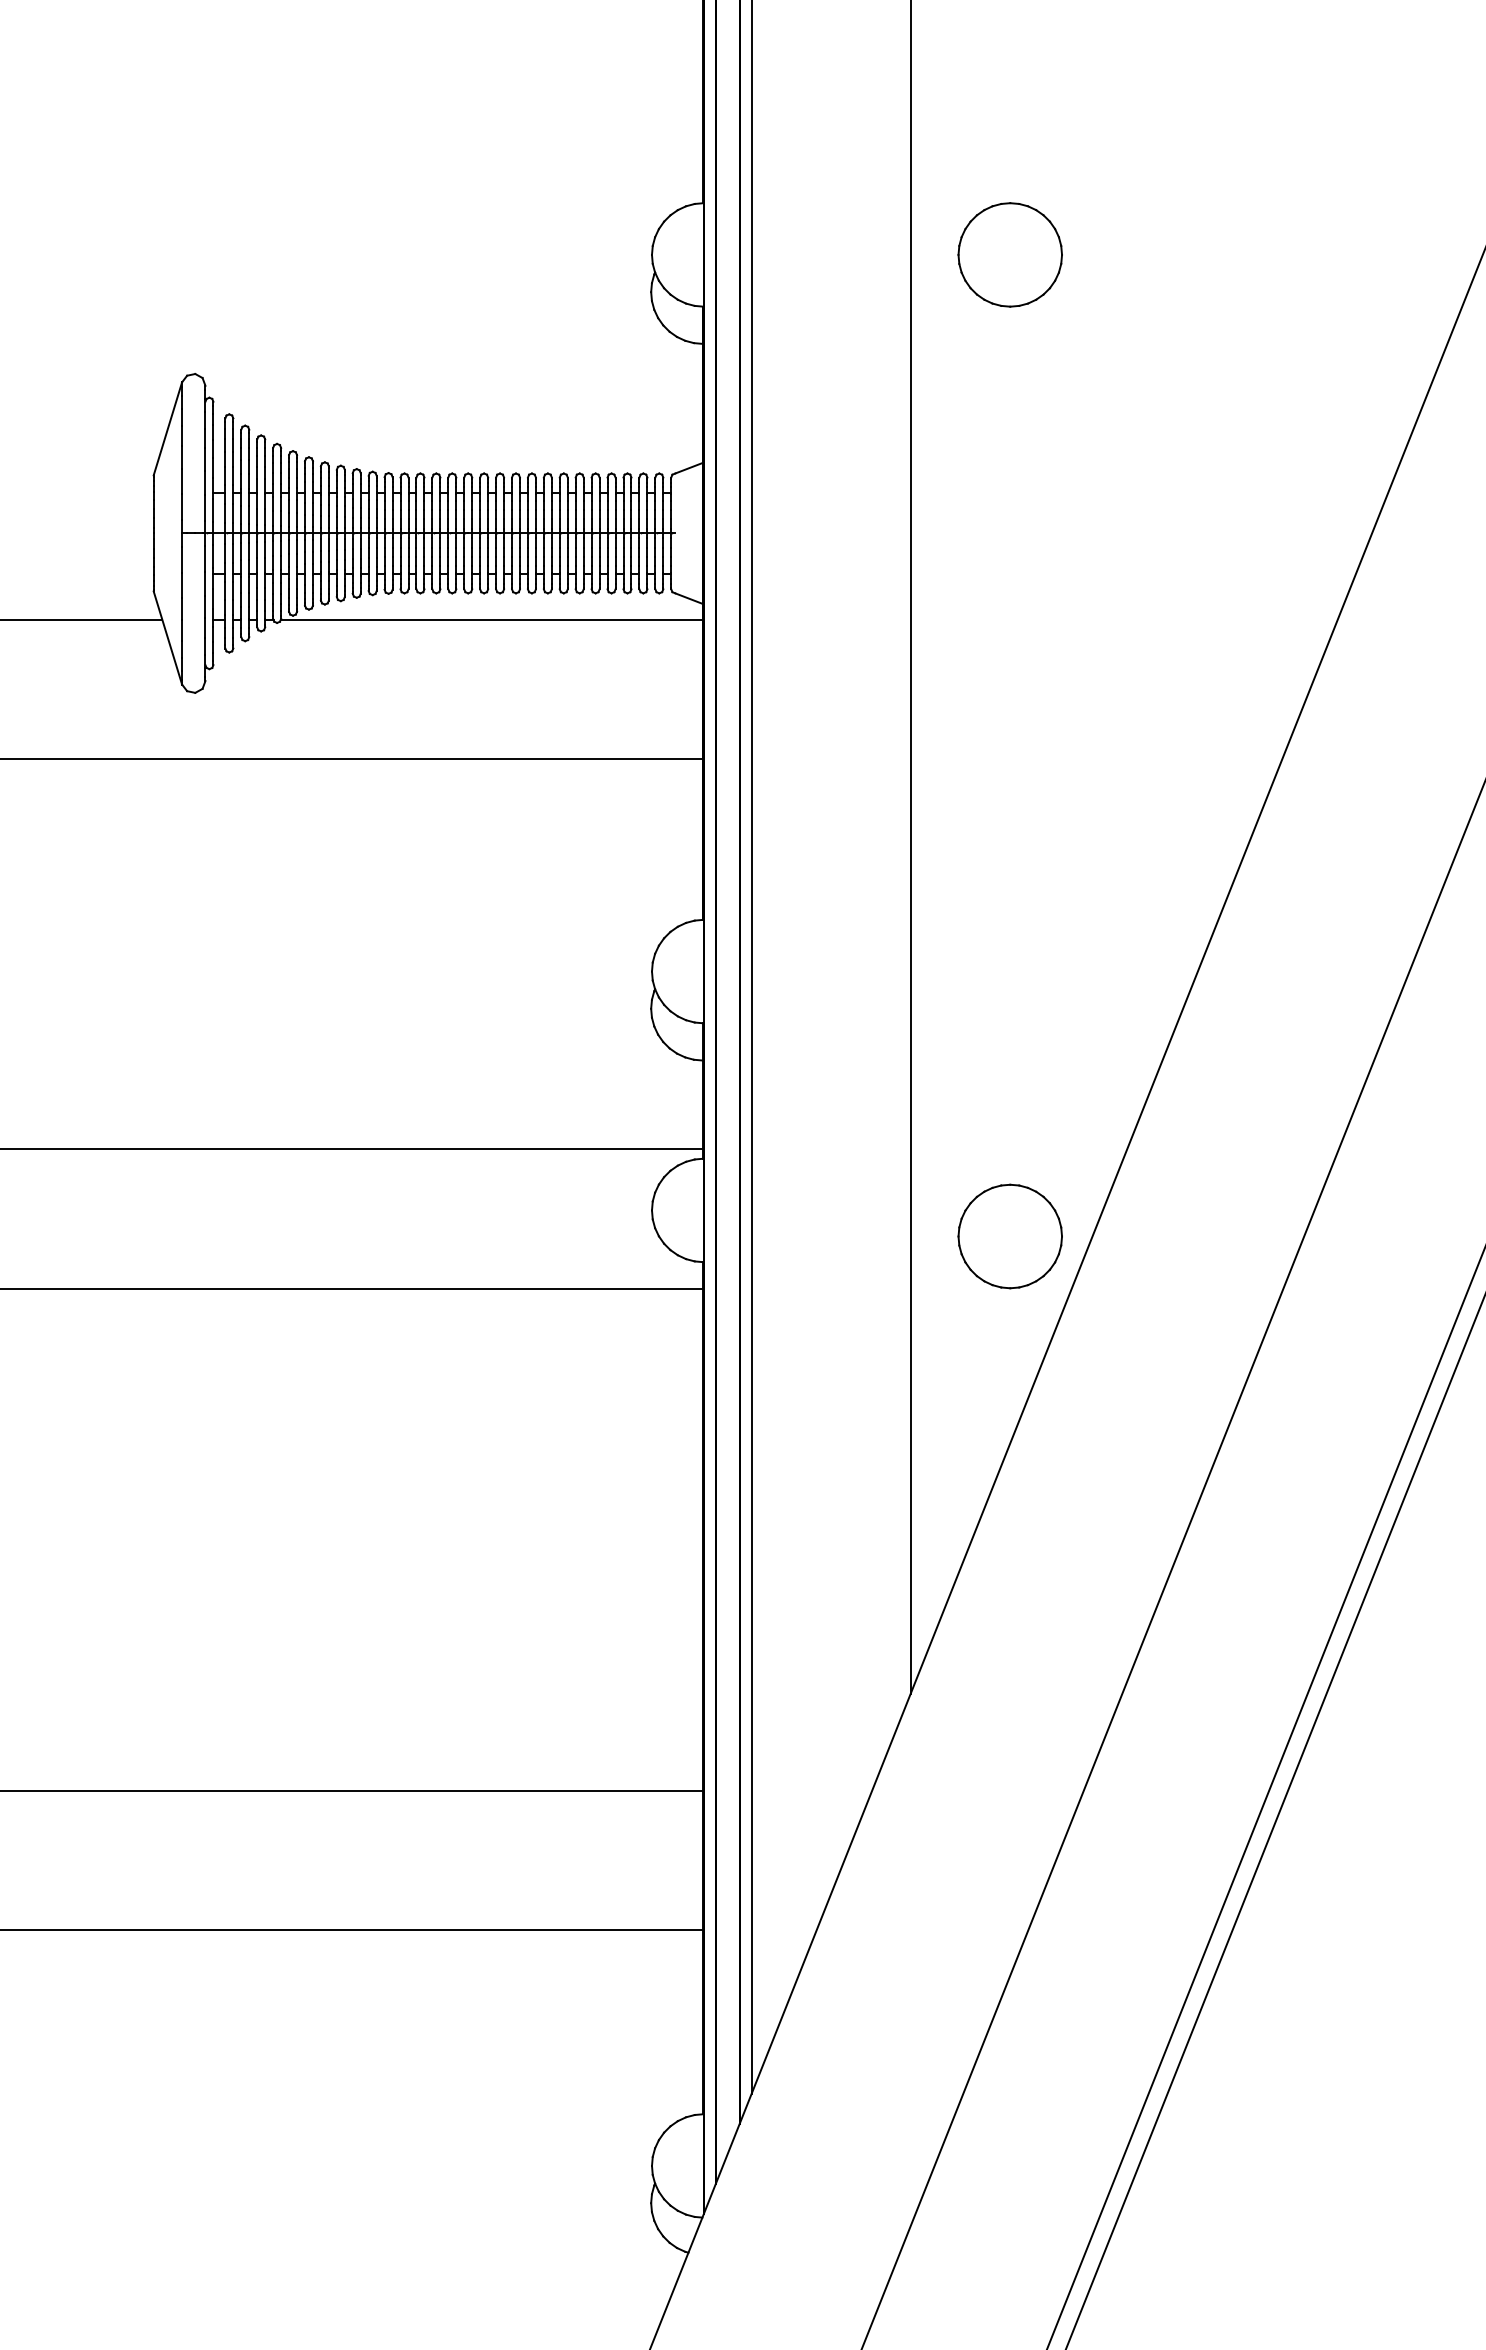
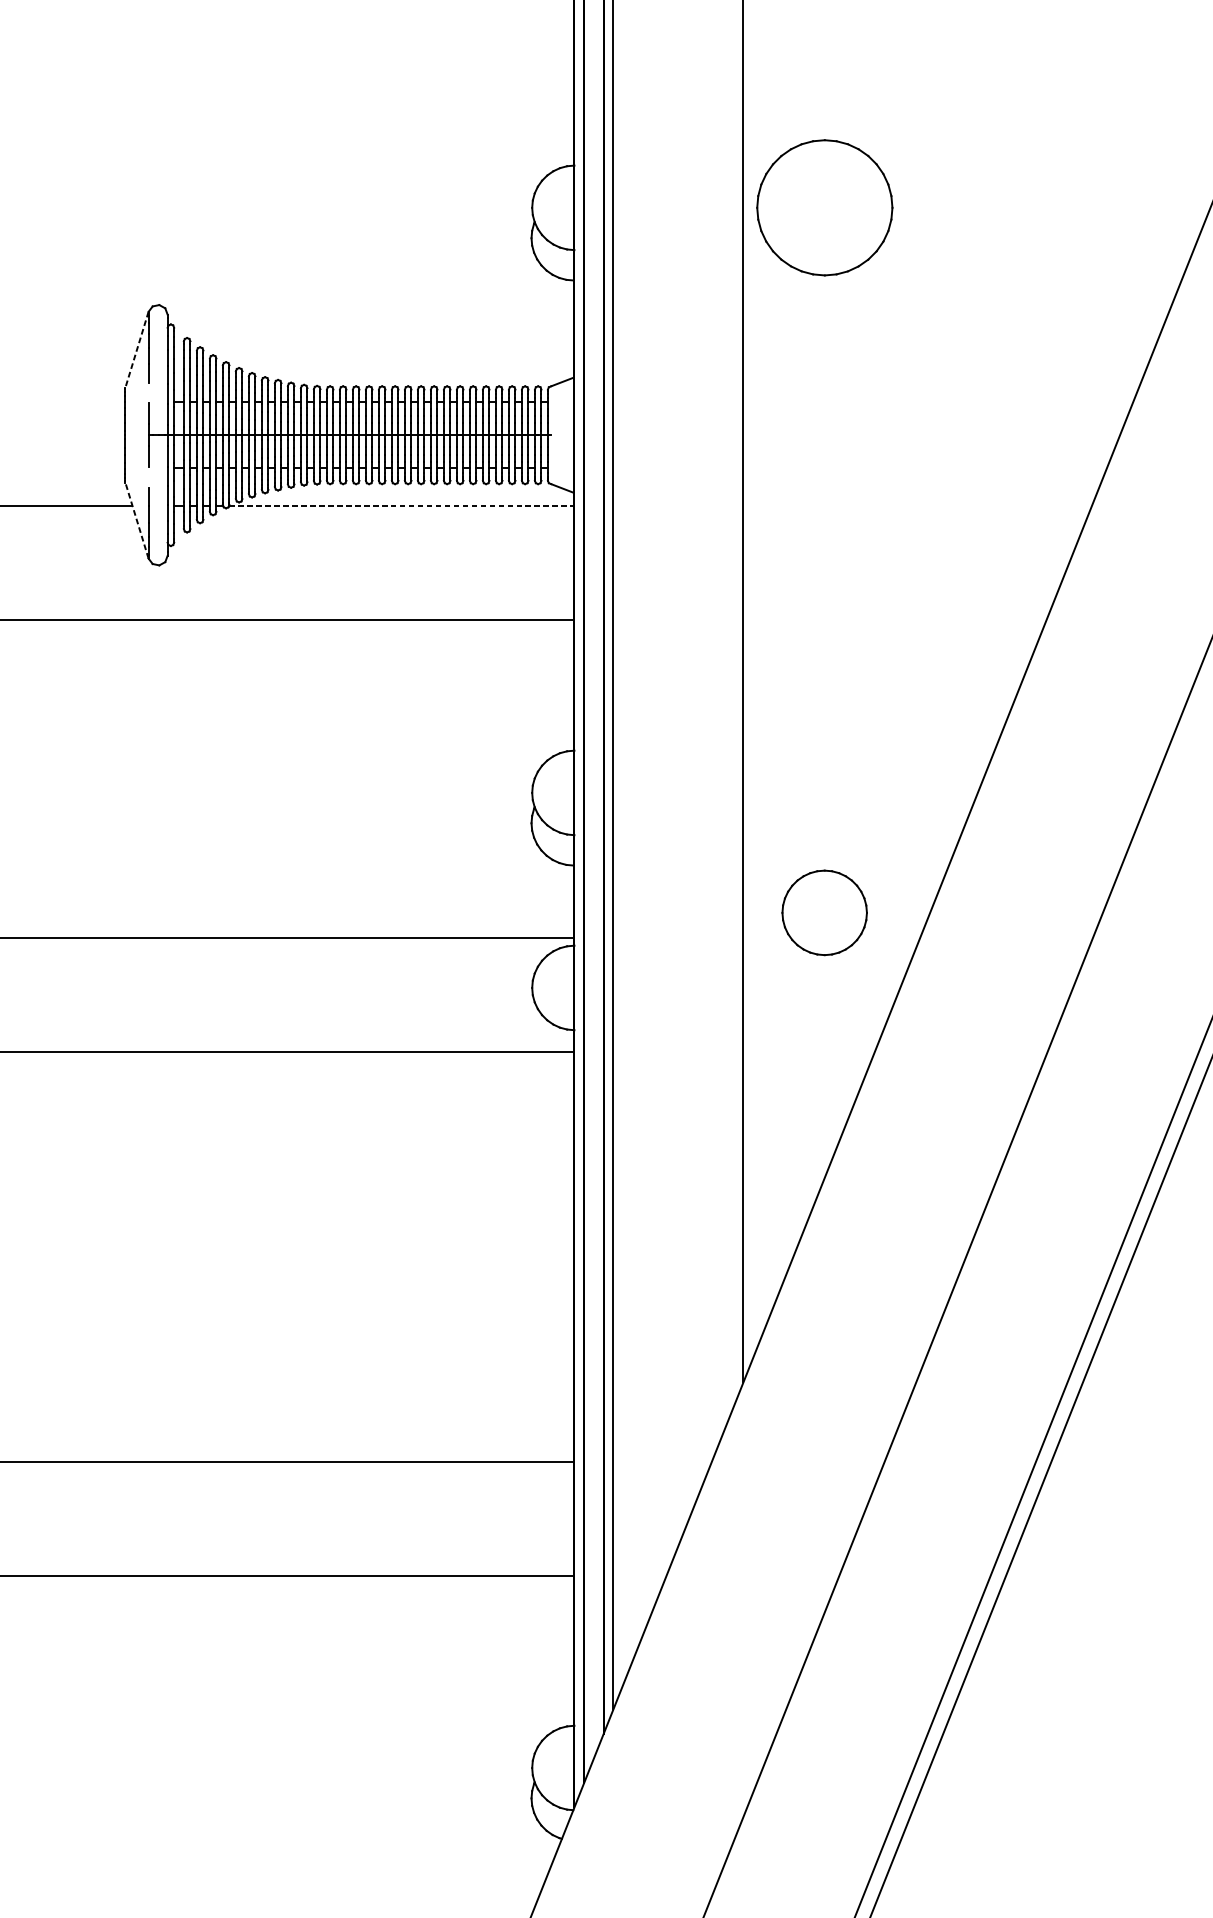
part: (1009, 254) -> (824, 207), size x1.6
line: (167, 428) -> (136, 349), solid -> dashed
line: (182, 481) -> (148, 392), removed
line: (182, 584) -> (148, 476), removed
line: (492, 619) -> (401, 505), solid -> dashed
line: (167, 638) -> (136, 521), solid -> dashed
part: (1009, 1236) -> (824, 912), moved

